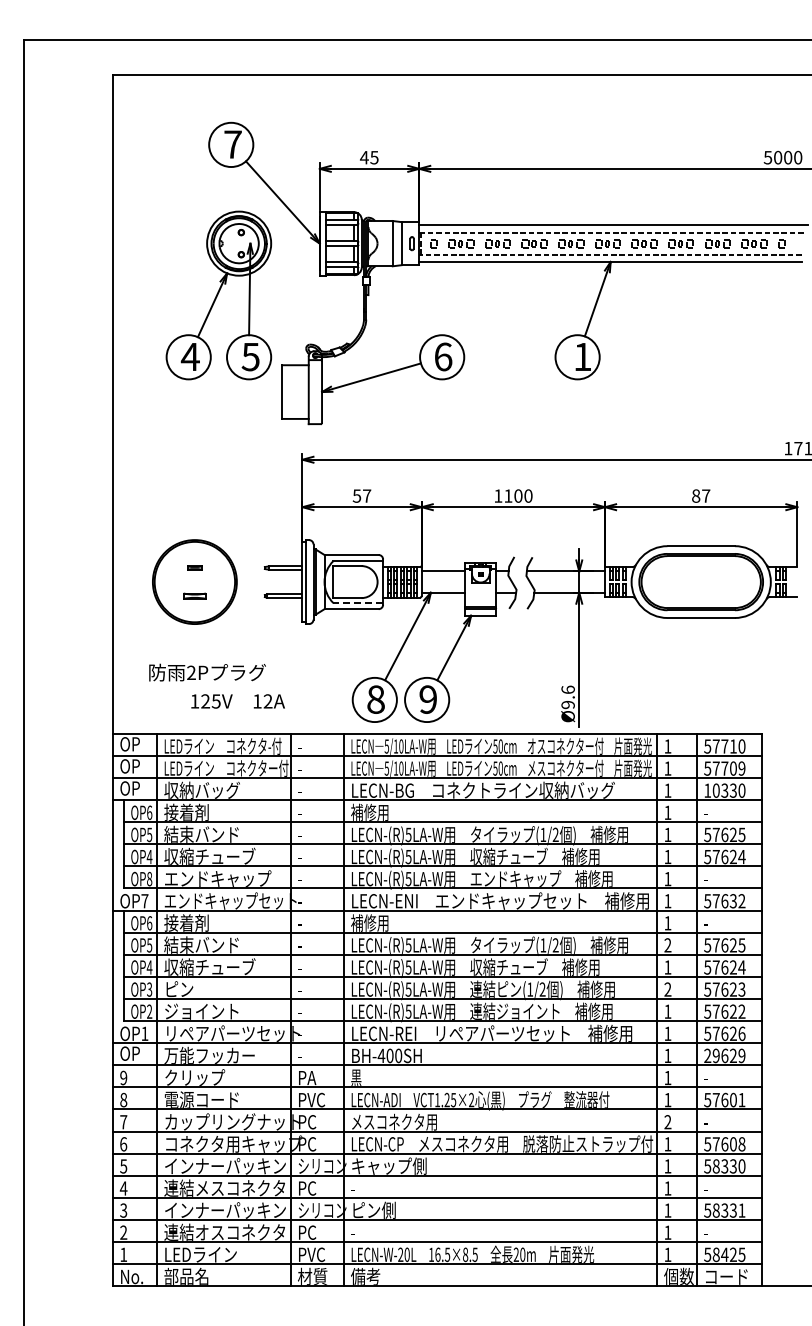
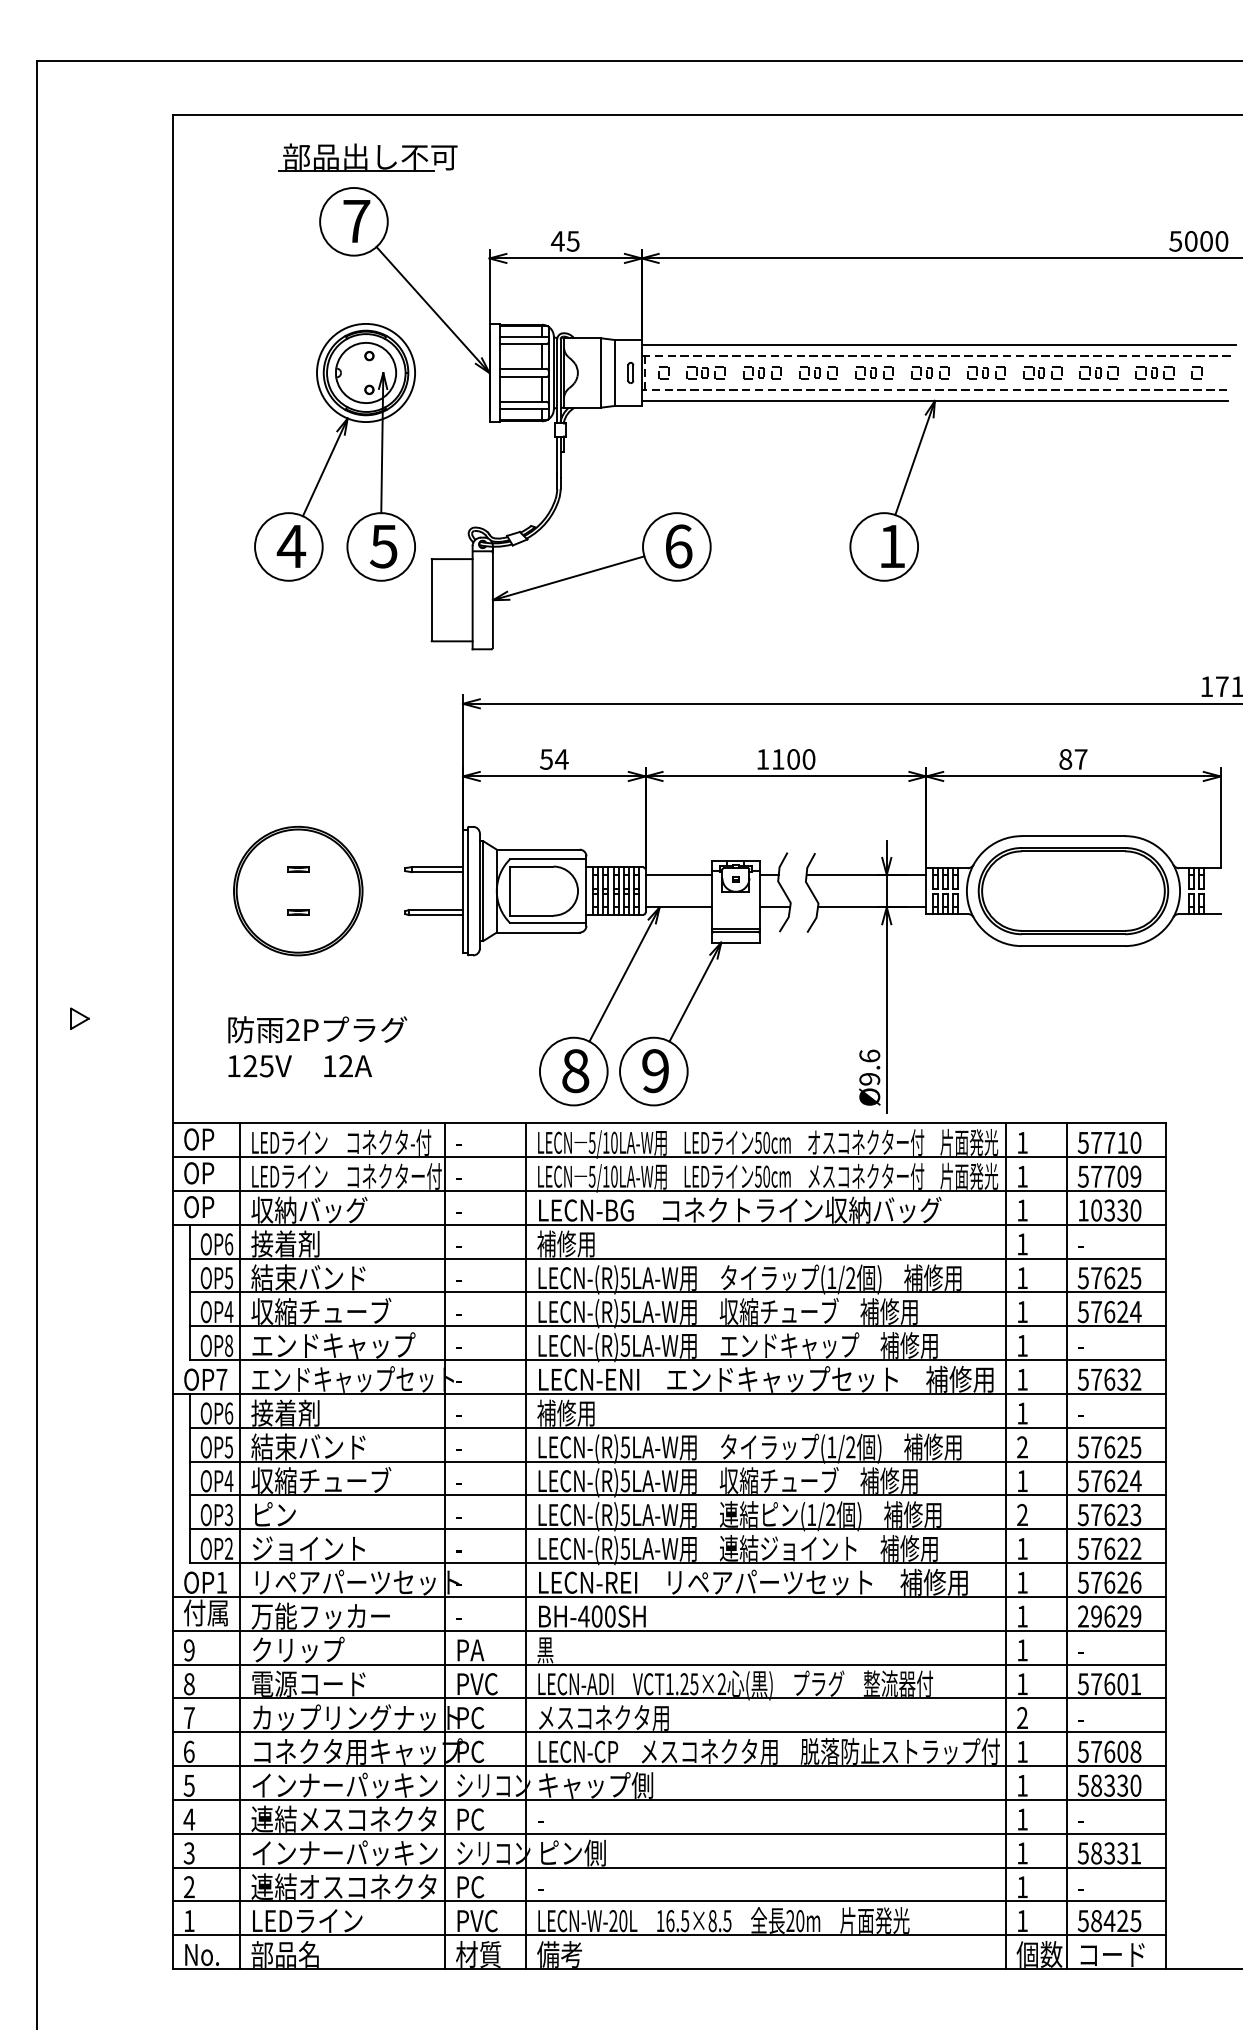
part: (239, 102) -> (366, 156), added
text: (366, 495) -> (561, 758), 57 -> 54
part: (194, 595) -> (297, 911), size x0.62
line: (358, 603) -> (548, 923), dashed -> solid
part: (52, 665) -> (80, 1018), added
text: (237, 701) -> (299, 1066), moved
text: (134, 1053) -> (205, 1612), OP -> 付属

